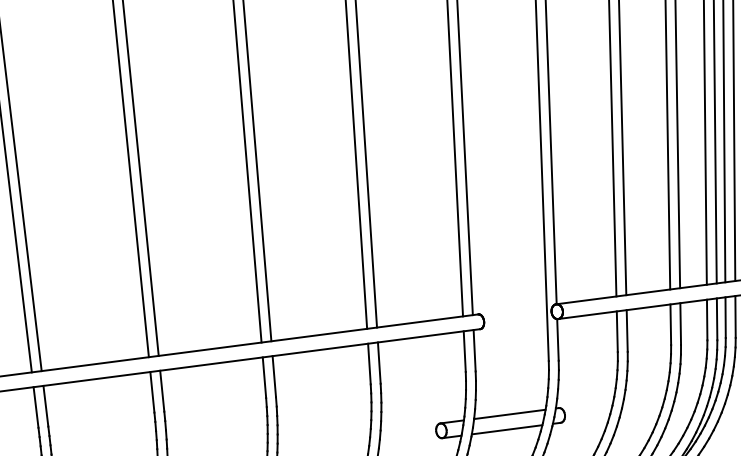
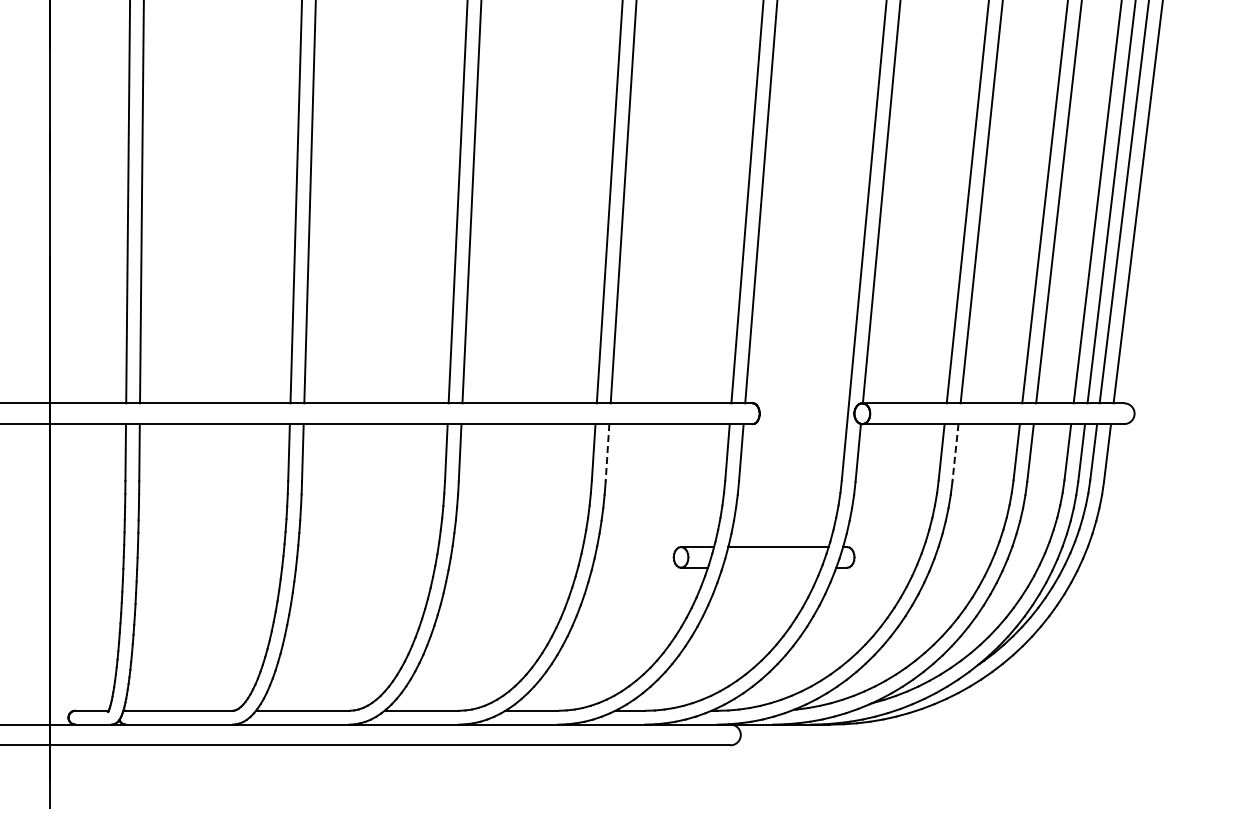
line: (627, 331) -> (955, 453), solid -> dashed
line: (379, 362) -> (607, 452), solid -> dashed
line: (506, 429) -> (771, 567), removed

